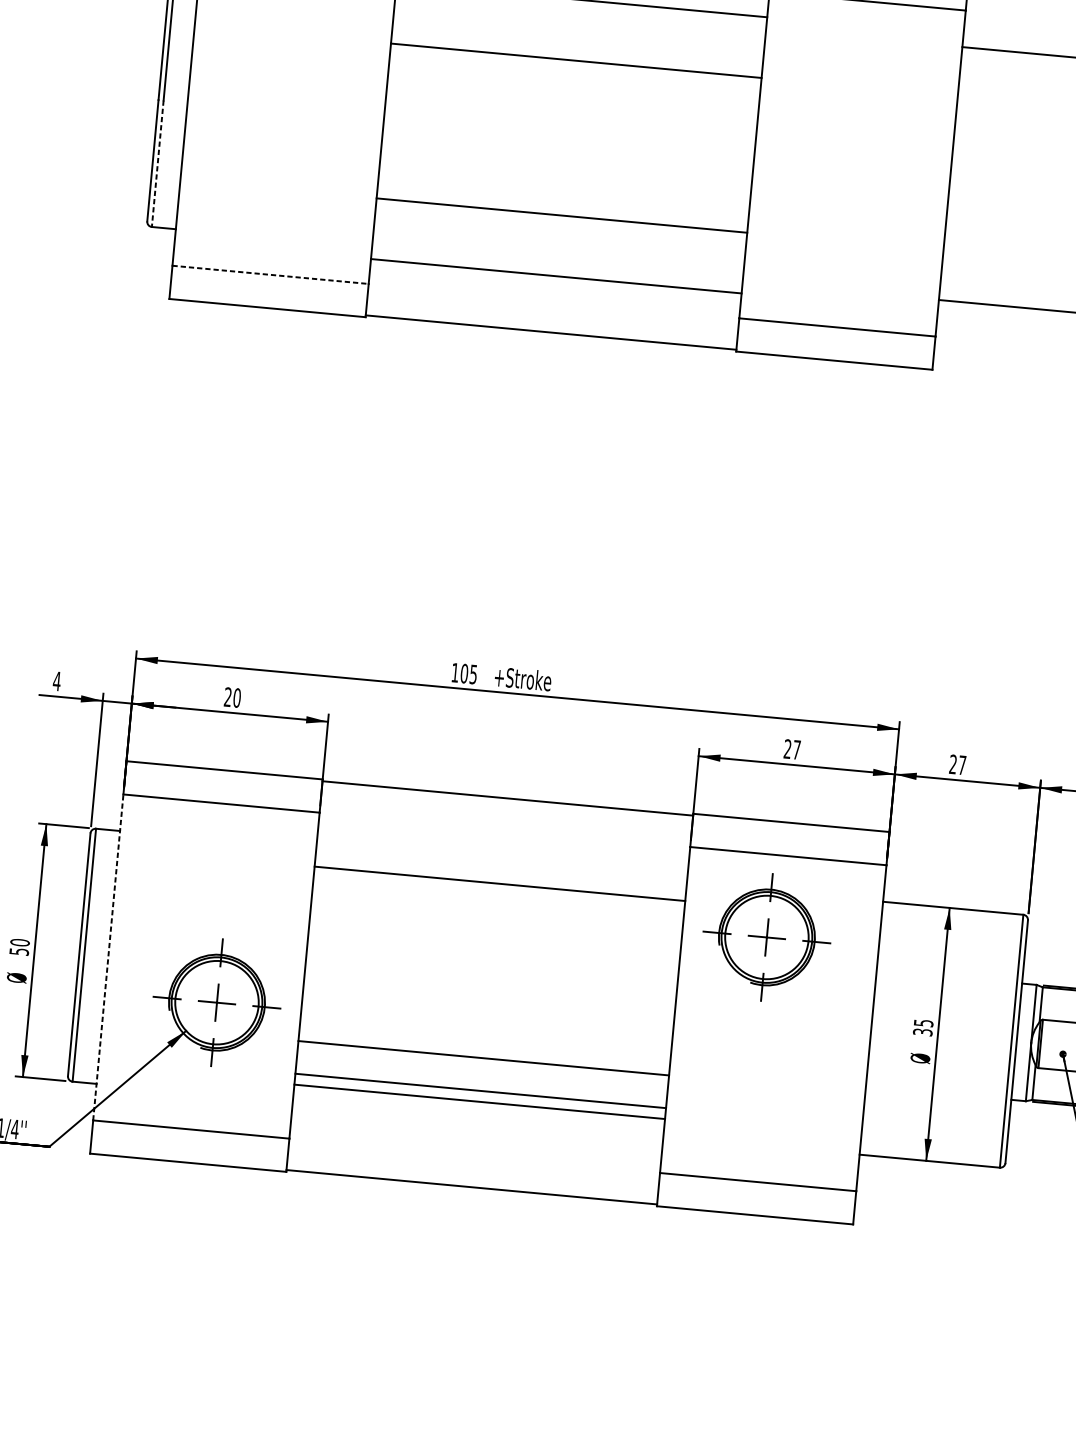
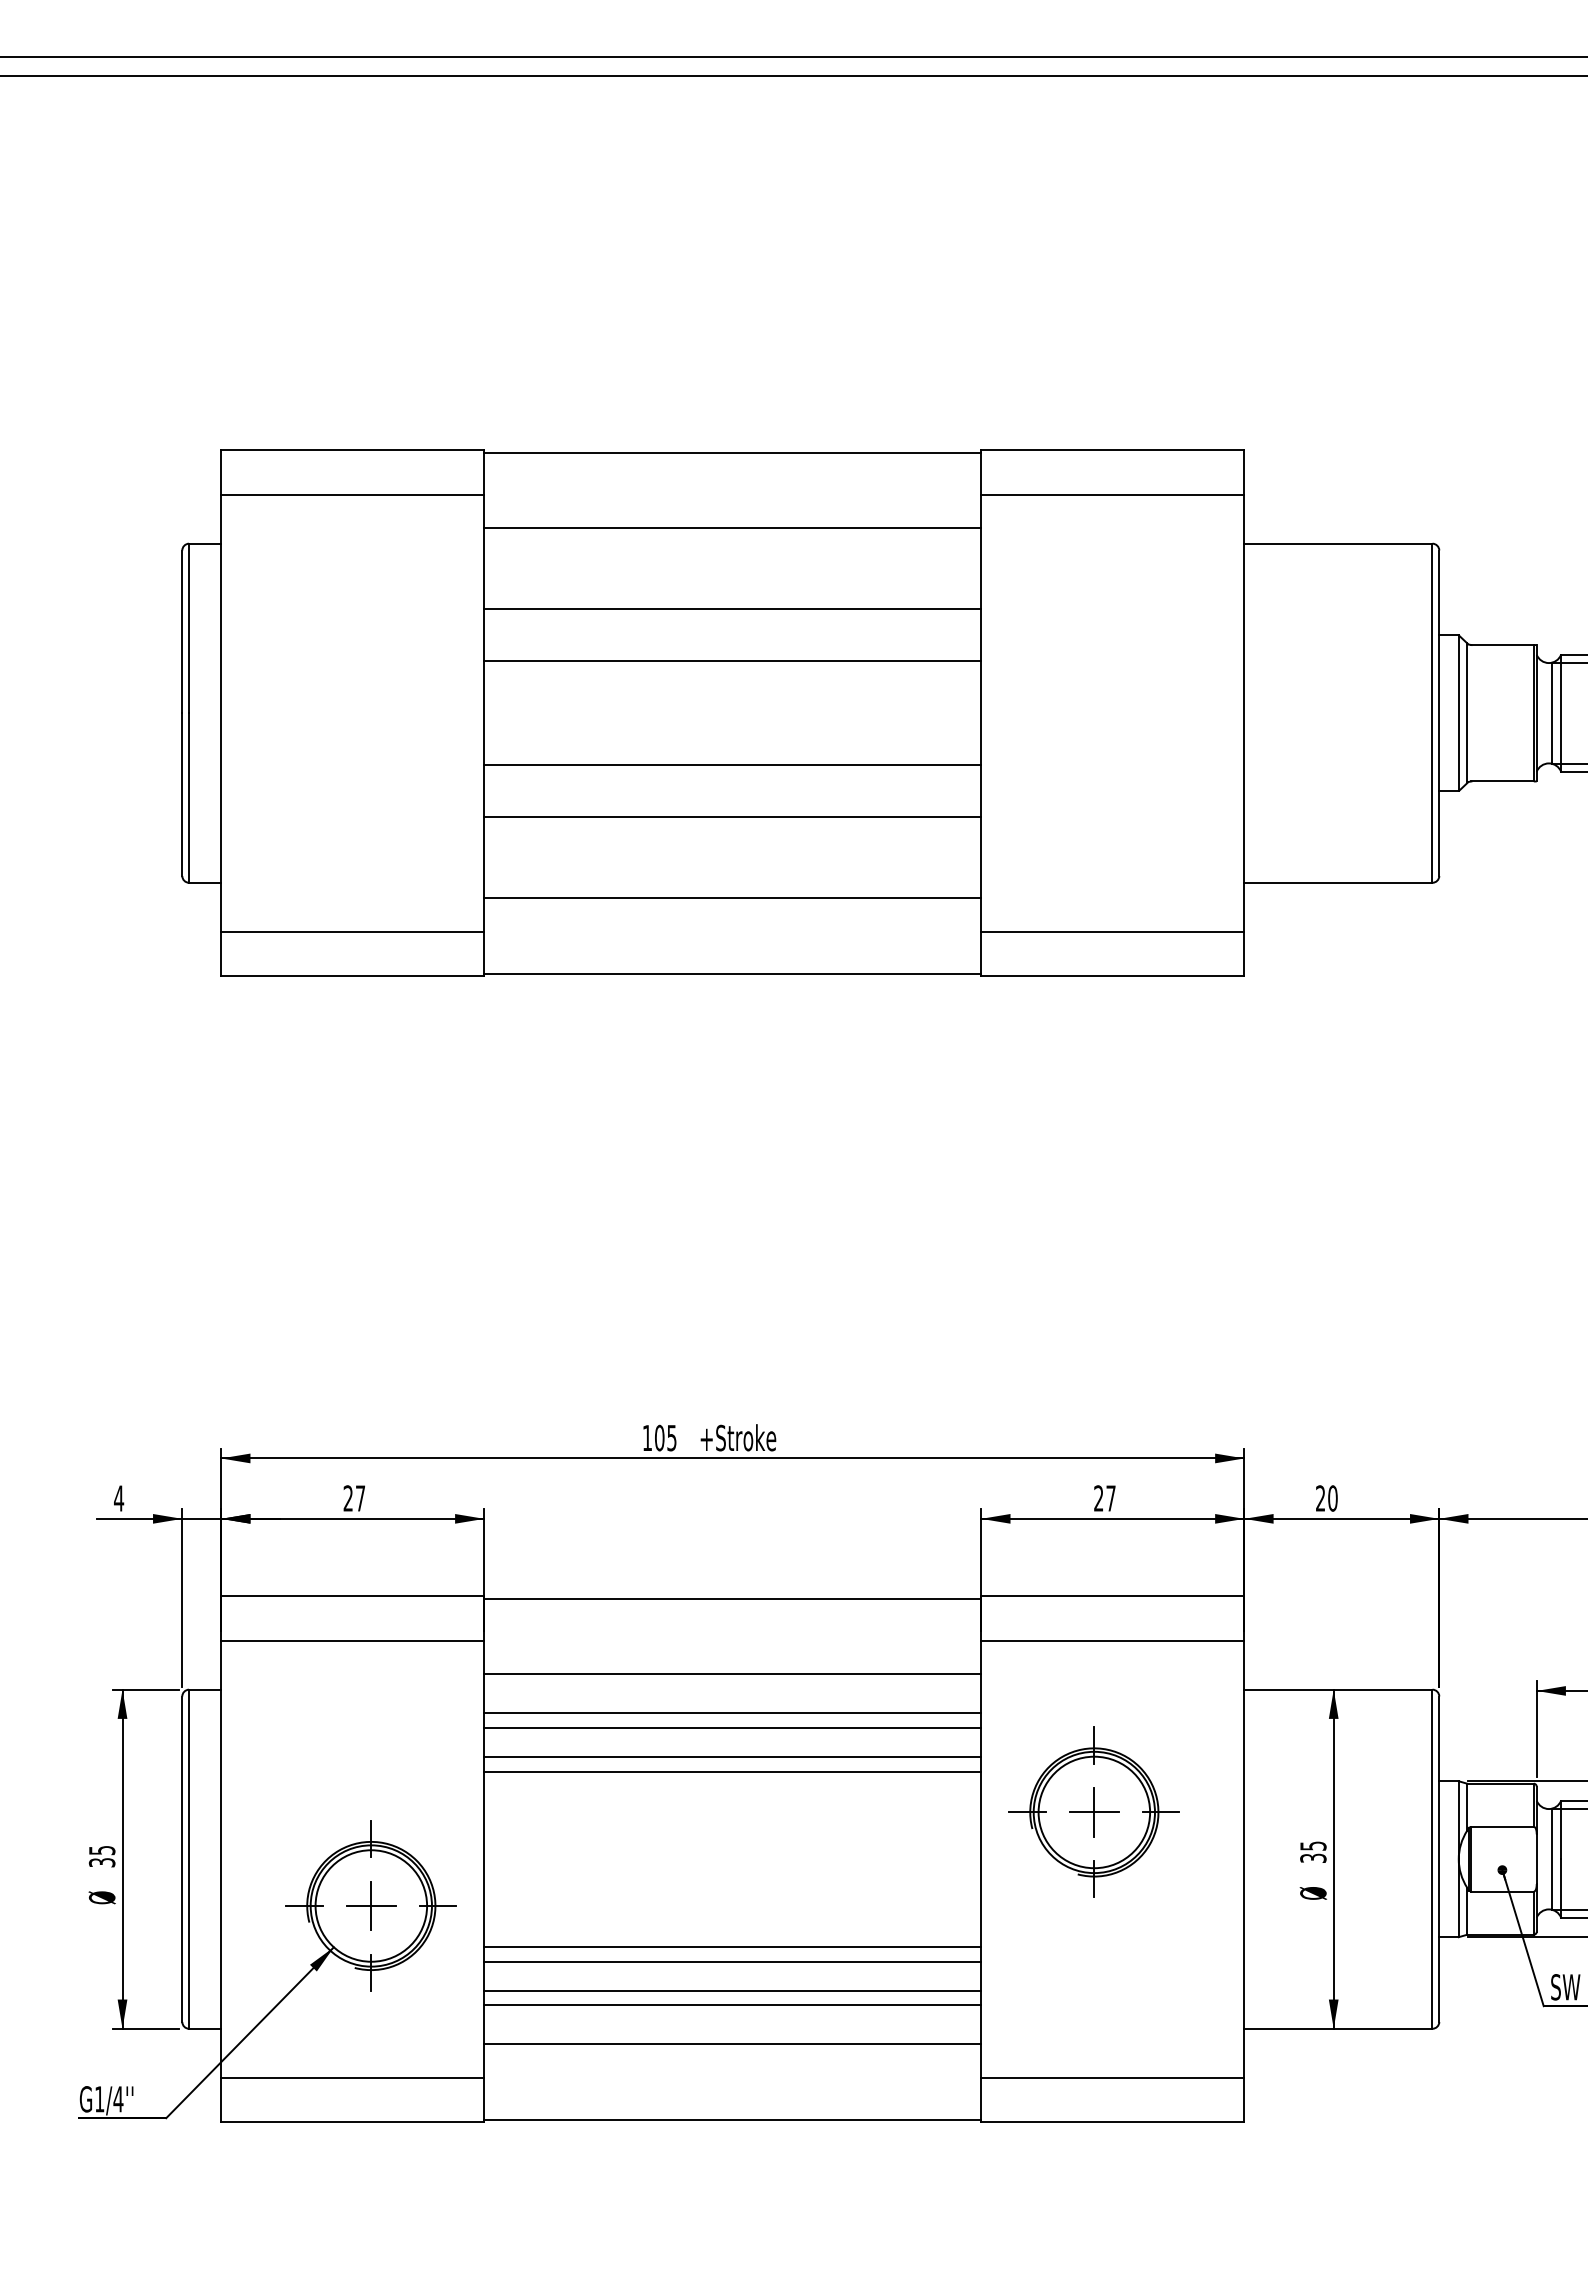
line: (572, 99) -> (732, 661), added
line: (158, 164) -> (189, 798), dashed -> solid
line: (565, 177) -> (732, 765), added
line: (270, 274) -> (352, 931), dashed -> solid
text: (237, 698) -> (360, 1498), 20 -> 27
text: (962, 765) -> (1332, 1498), 27 -> 20
line: (502, 855) -> (732, 1674), added
line: (498, 894) -> (732, 1727), added
line: (496, 916) -> (732, 1756), added
line: (495, 927) -> (732, 1771), added
part: (766, 936) -> (1093, 1811), moved
text: (19, 946) -> (101, 1855), 50 -> 35
line: (108, 957) -> (221, 1859), dashed -> solid
line: (482, 1069) -> (732, 1961), added
line: (476, 1130) -> (732, 2044), added

